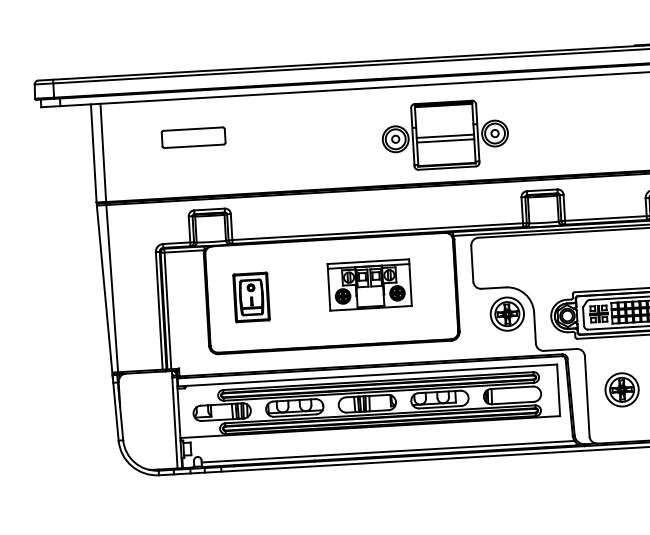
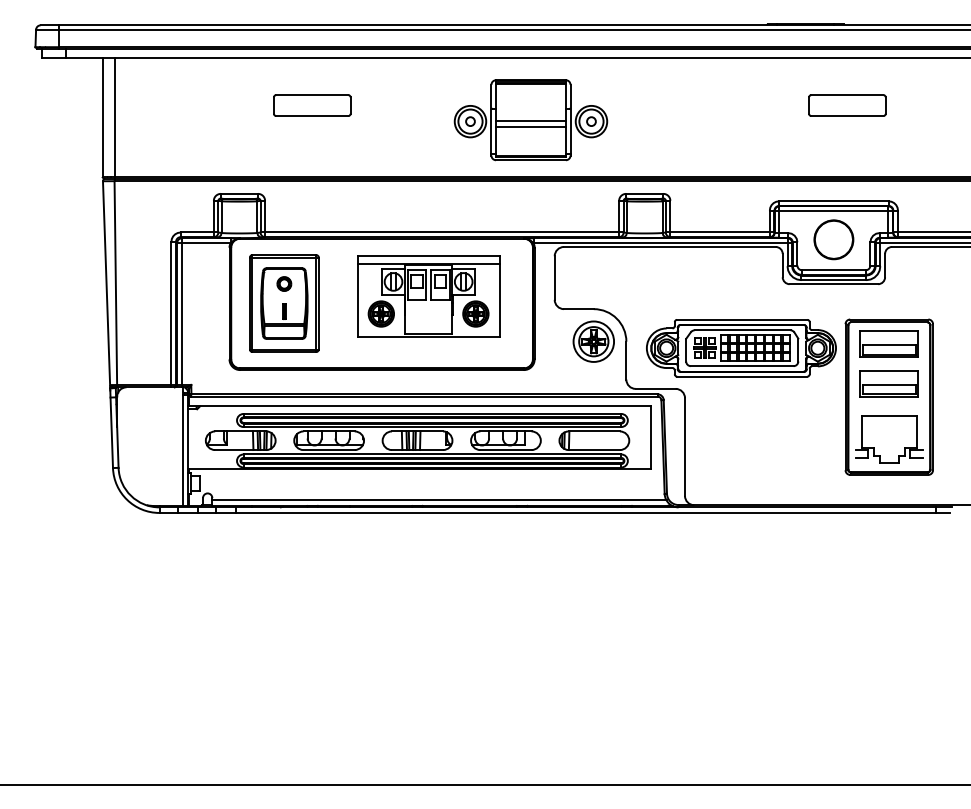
part: (193, 137) -> (312, 105), moved
part: (369, 284) -> (428, 296), size x1.43
part: (251, 297) -> (284, 303), size x1.67
part: (621, 389) -> (727, 441), removed

